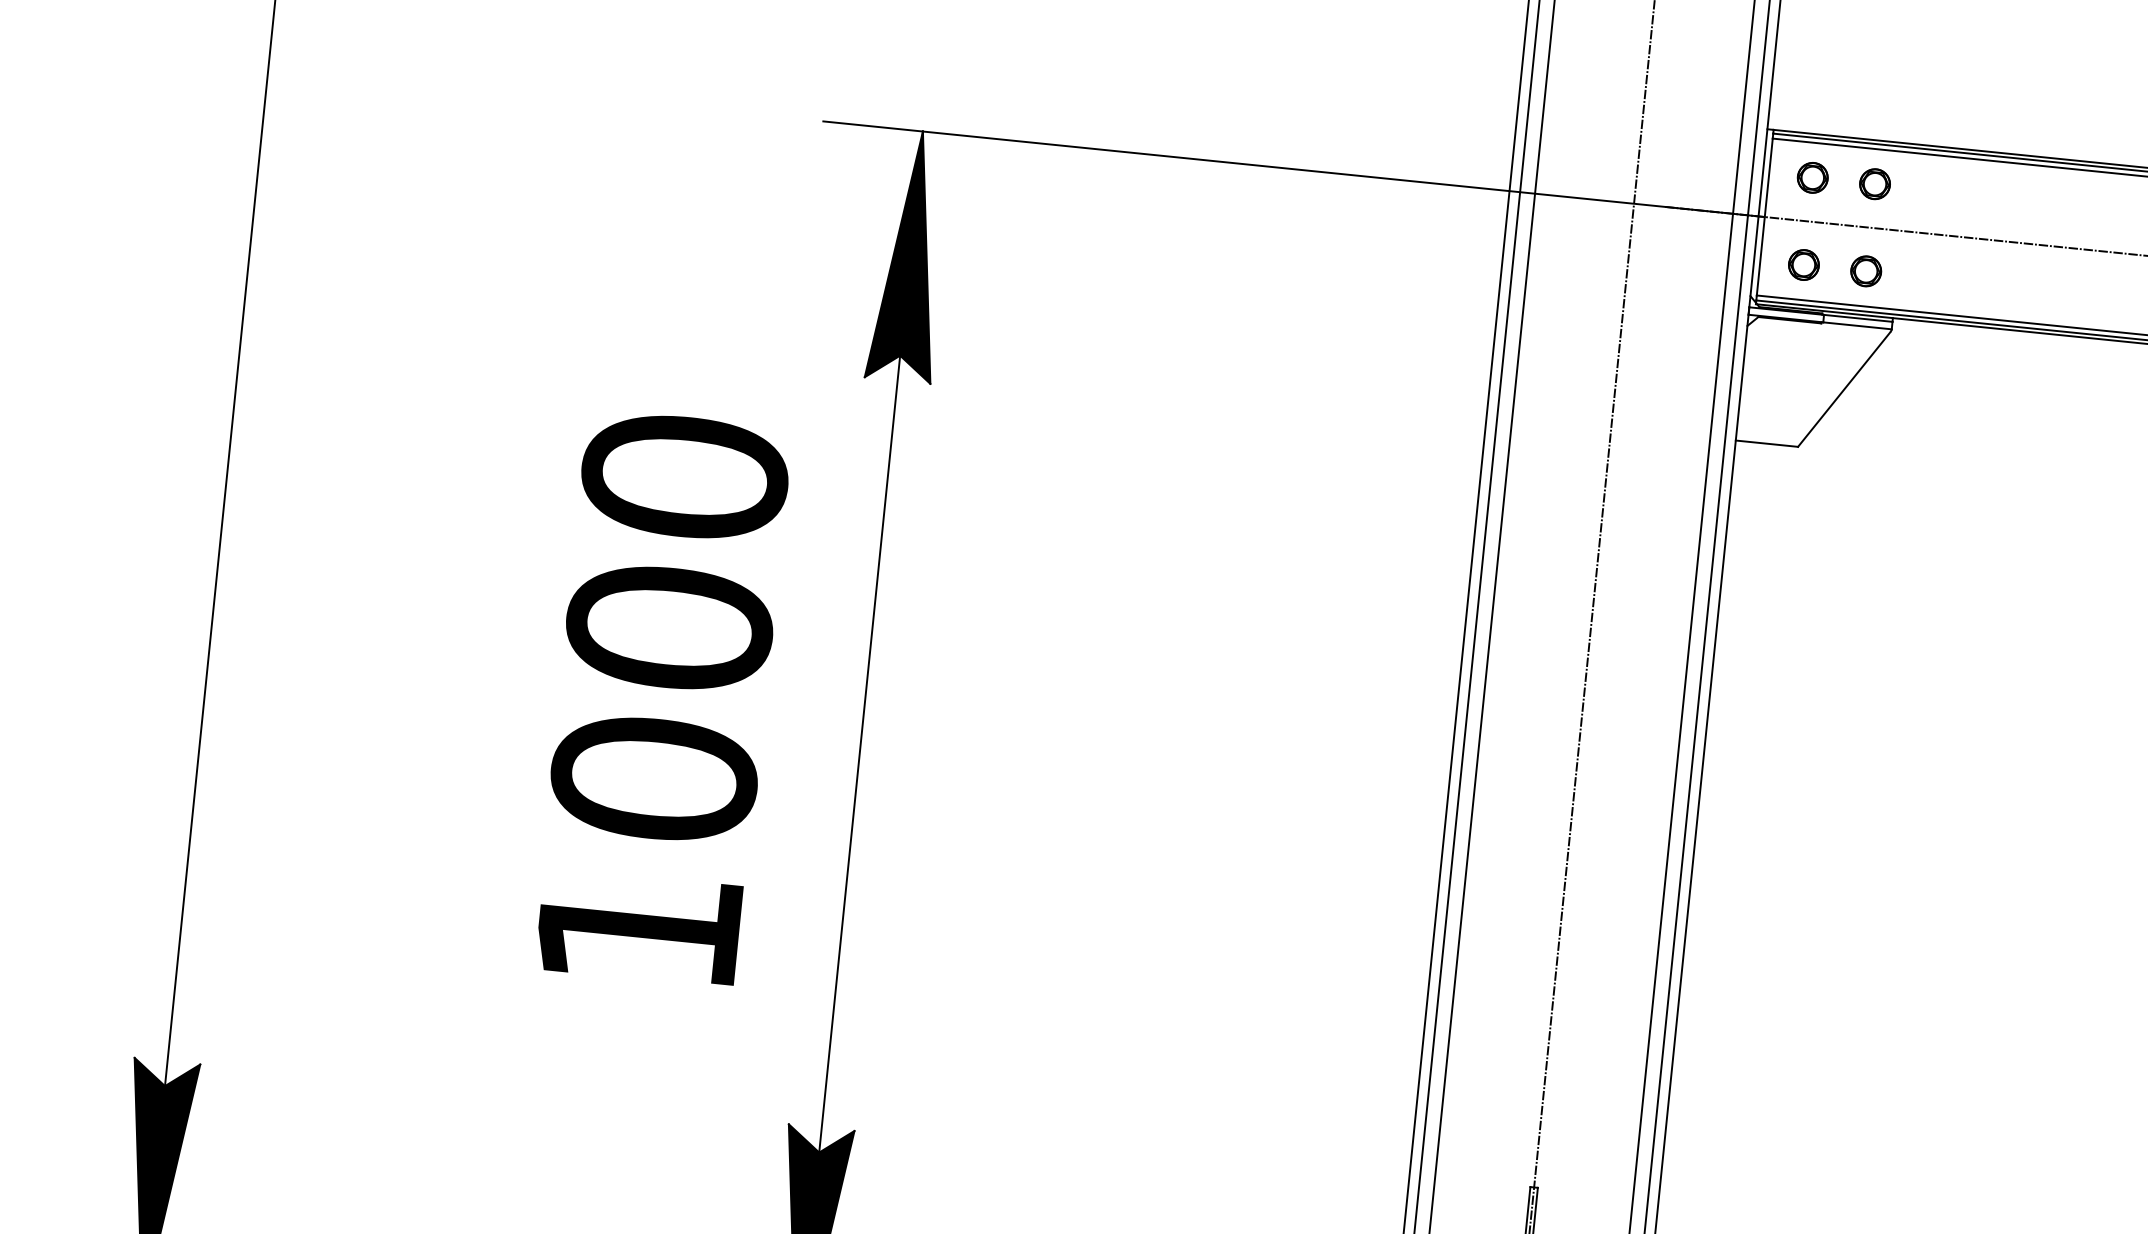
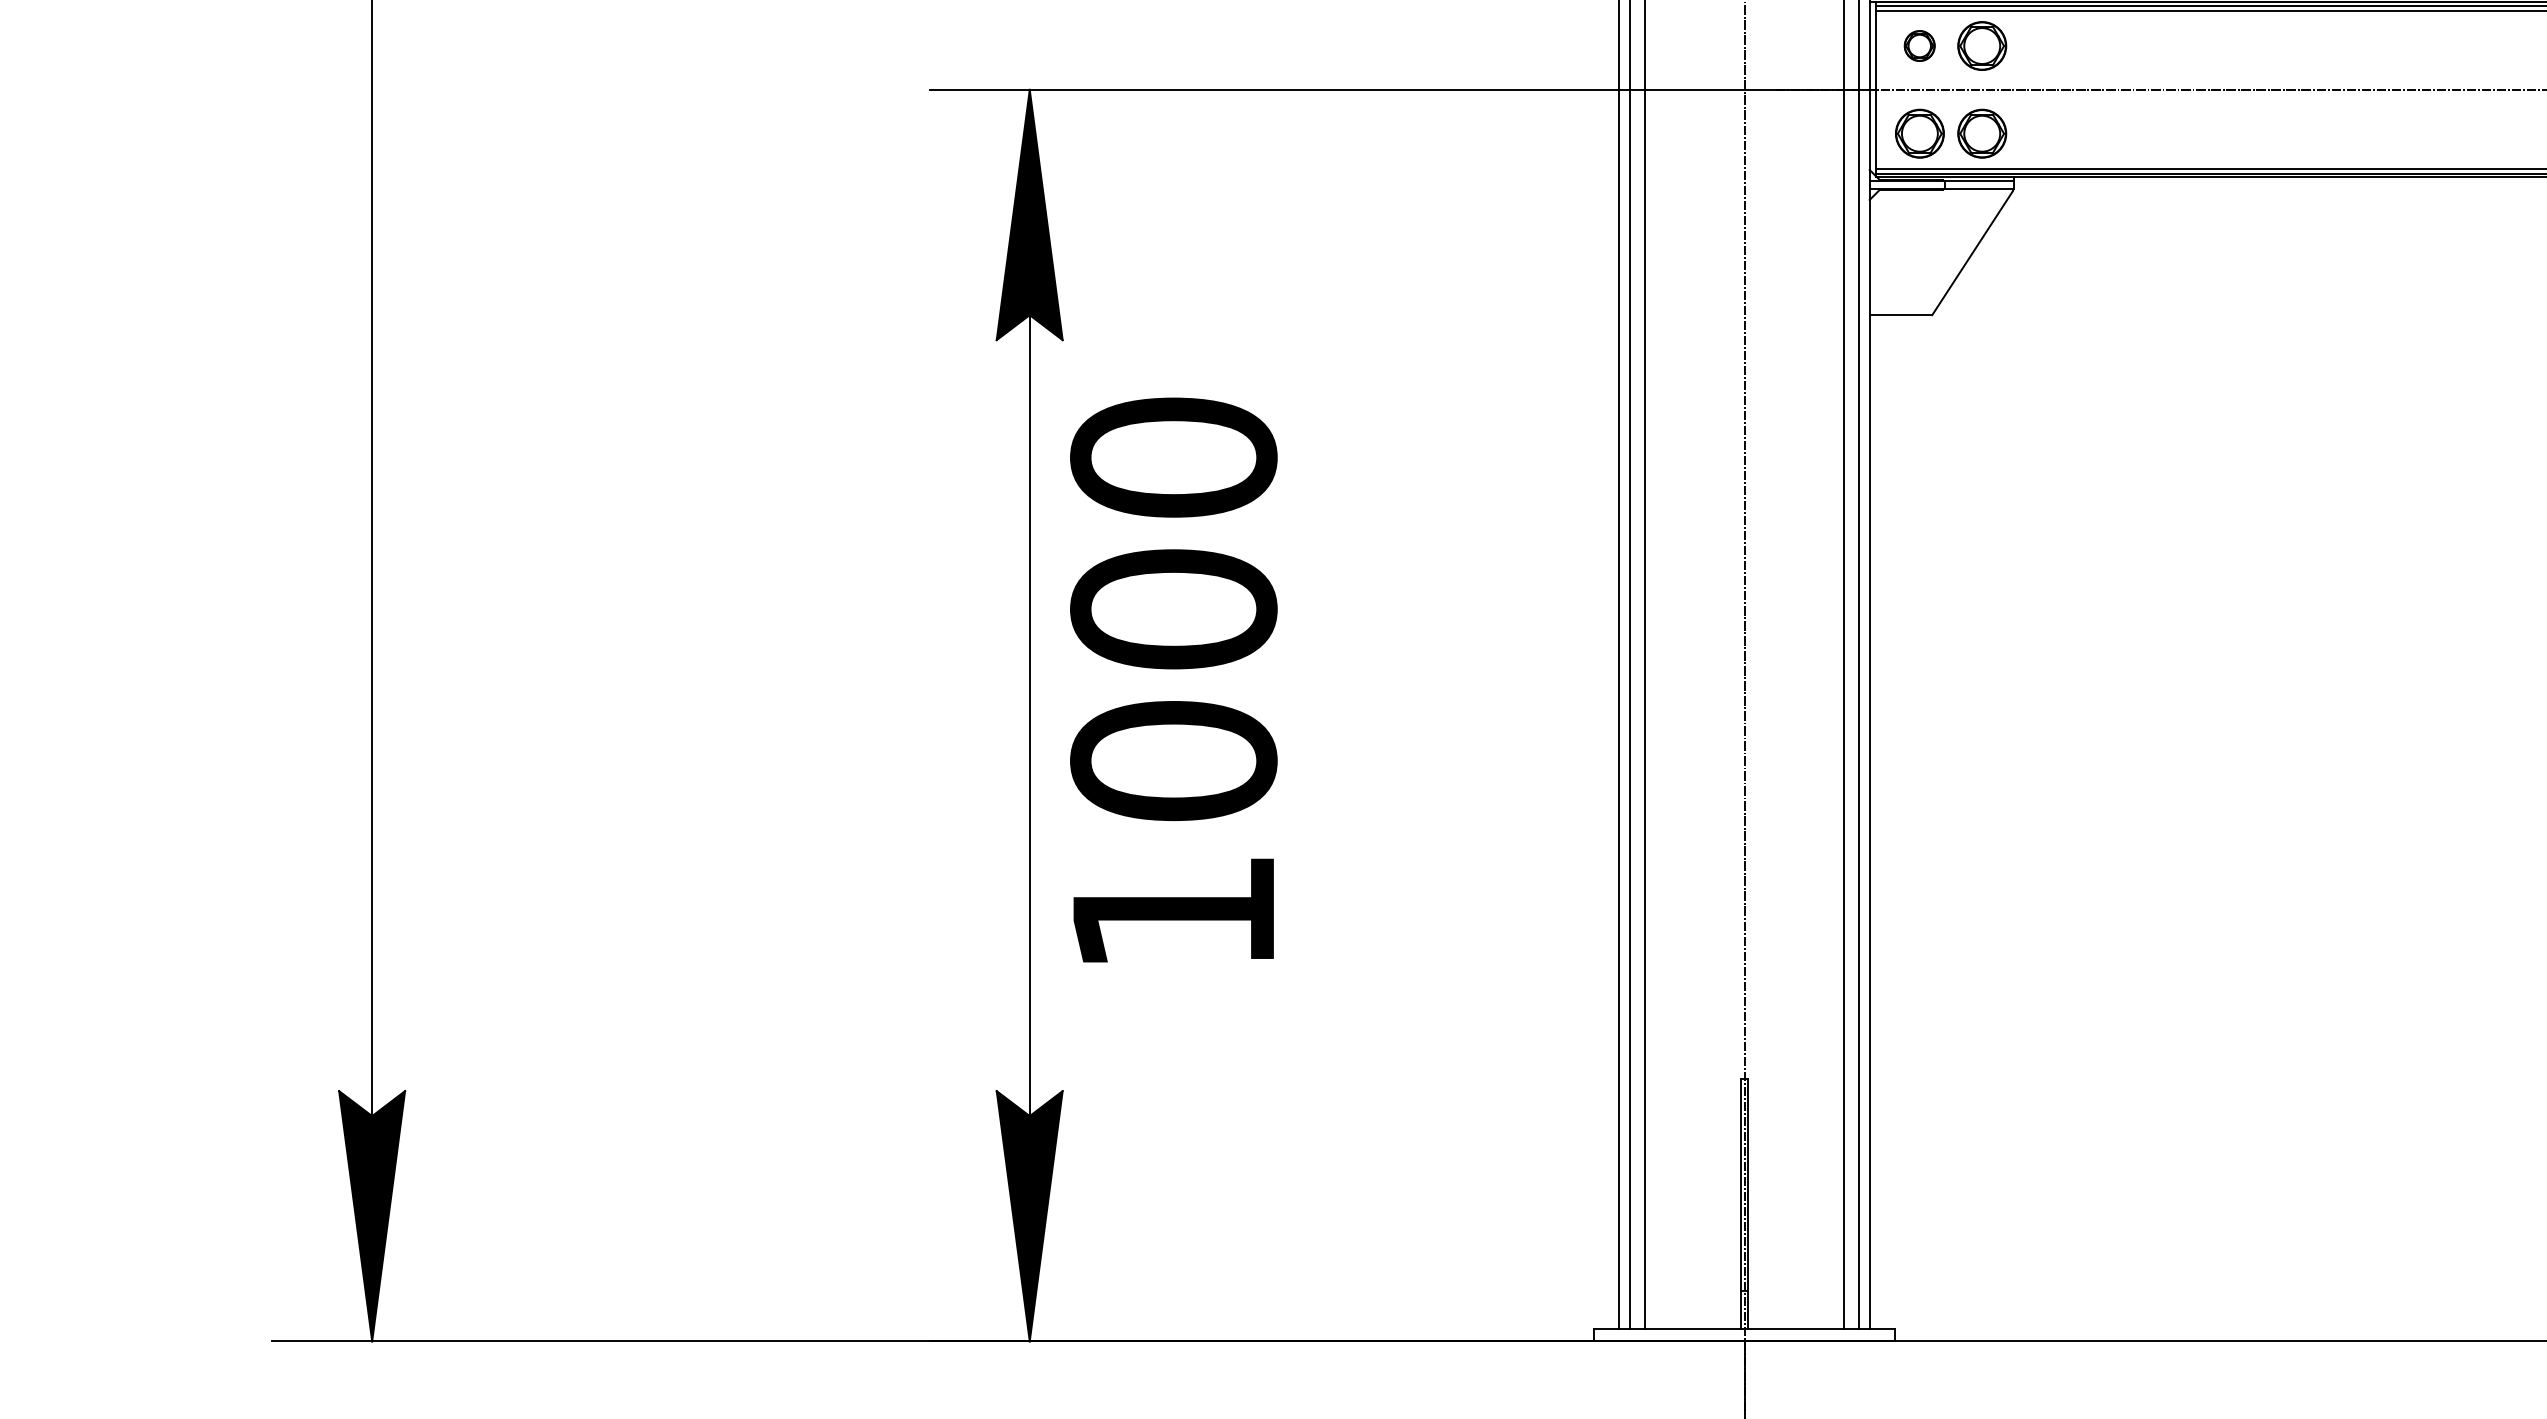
part: (1875, 183) -> (1982, 45), size x1.6
part: (1803, 264) -> (1919, 133), size x1.6
part: (1866, 271) -> (1982, 133), size x1.6
text: (662, 697) -> (1173, 679), moved

